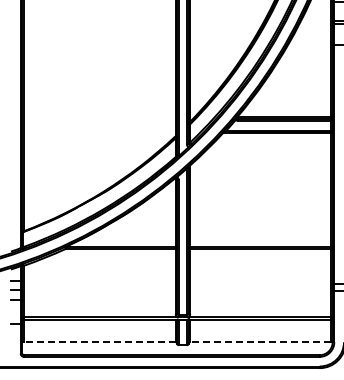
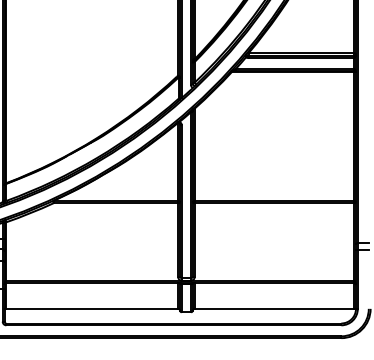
line: (99, 342) -> (91, 309), dashed -> solid
line: (260, 342) -> (274, 309), dashed -> solid

